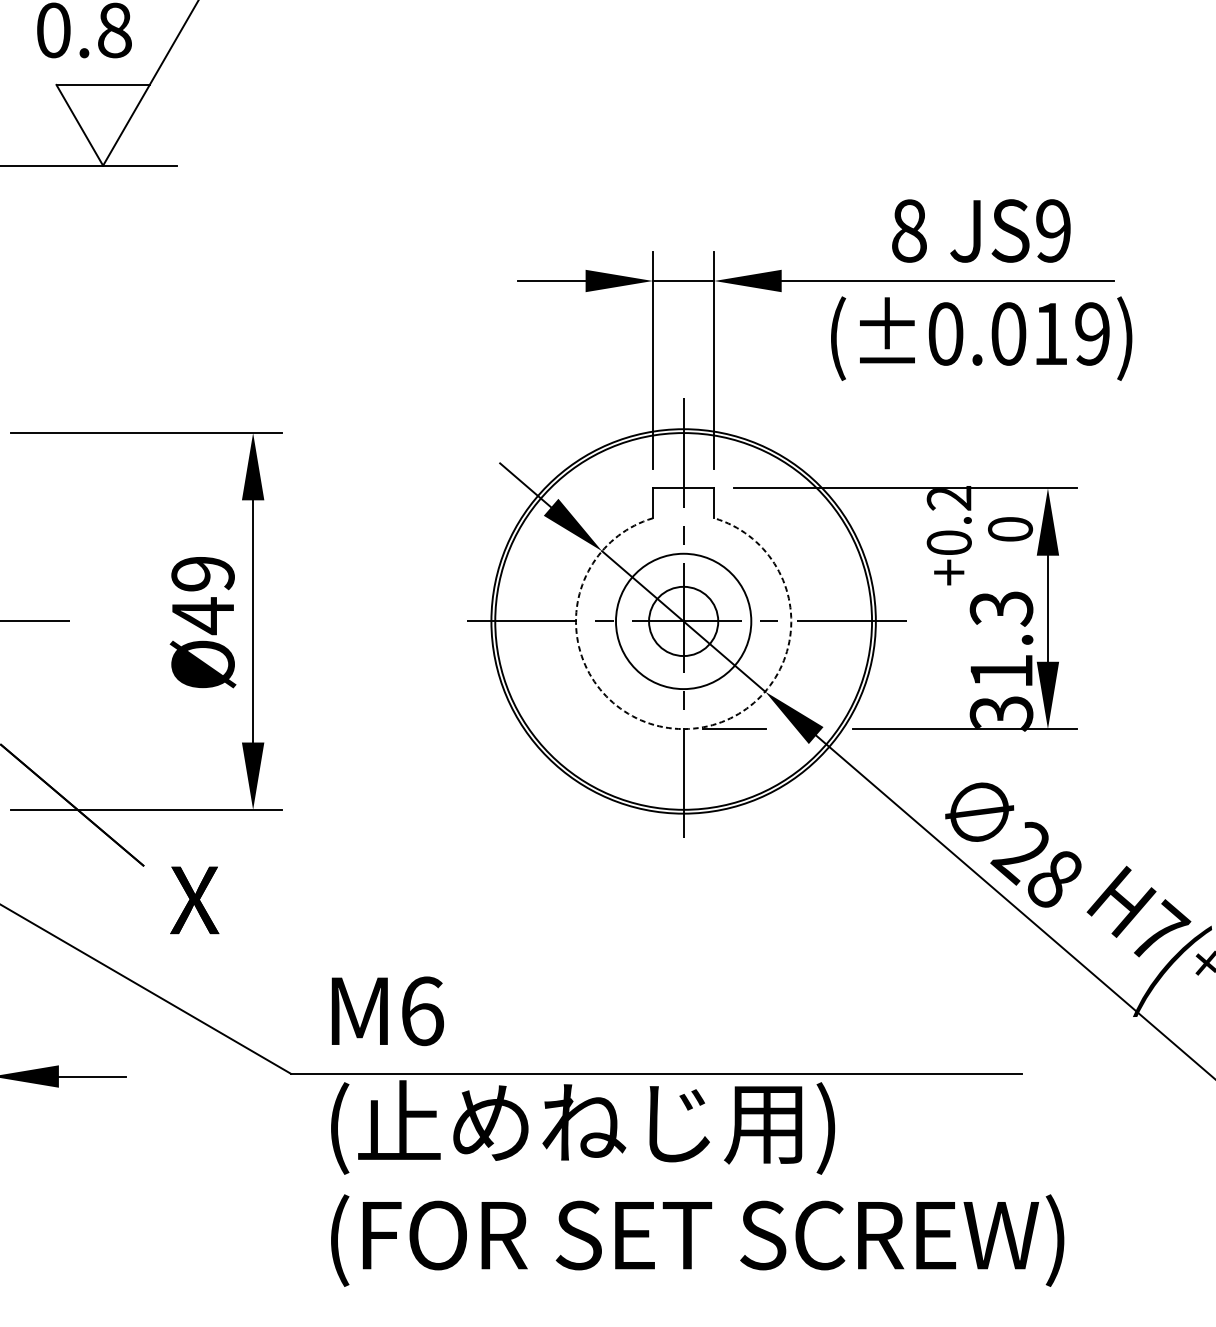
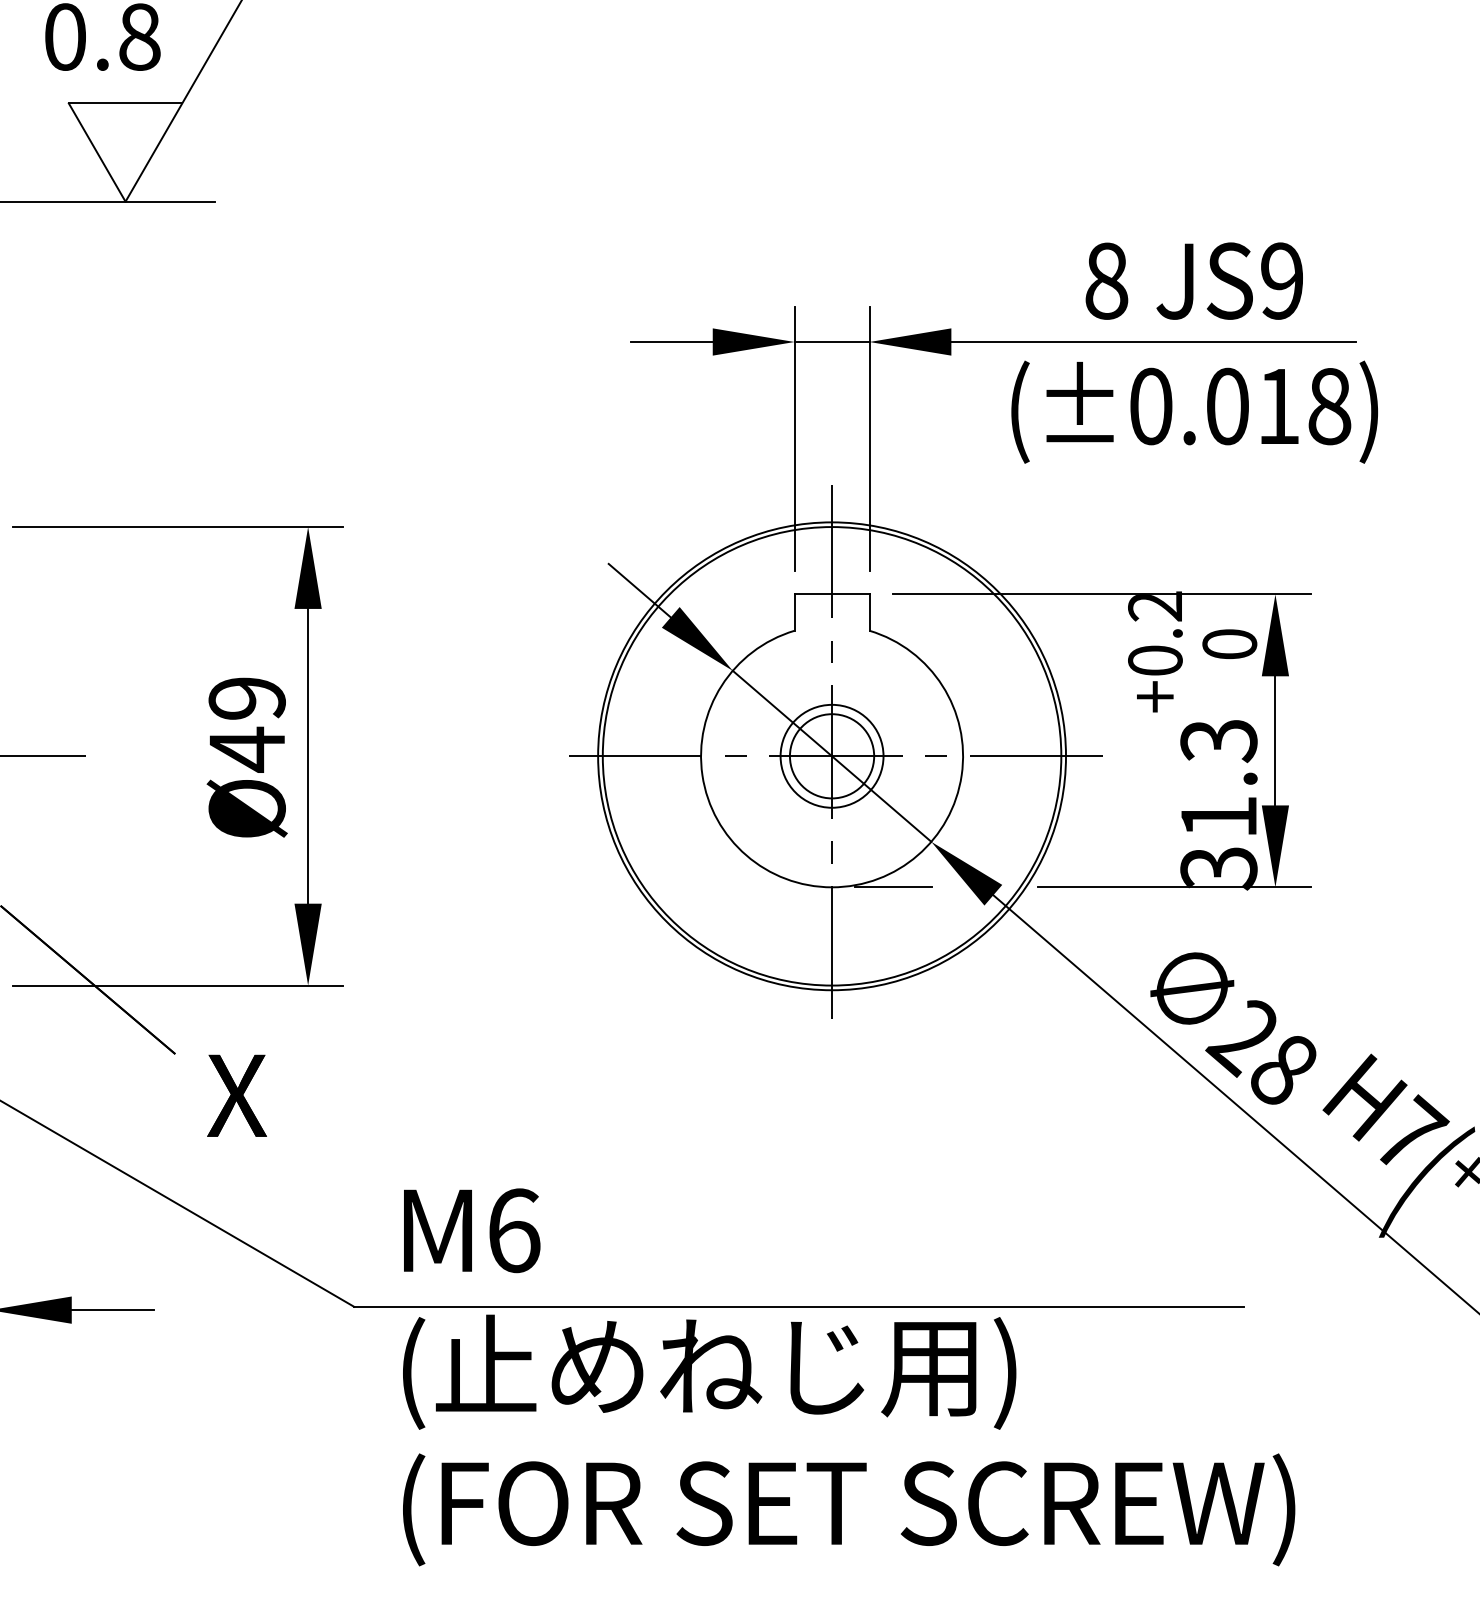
text: (1092, 333) -> (1329, 406), (±0.019) -> (±0.018)
circle: (683, 620) -> (831, 755), size x0.62
arc: (684, 729) -> (832, 887), dashed -> solid

